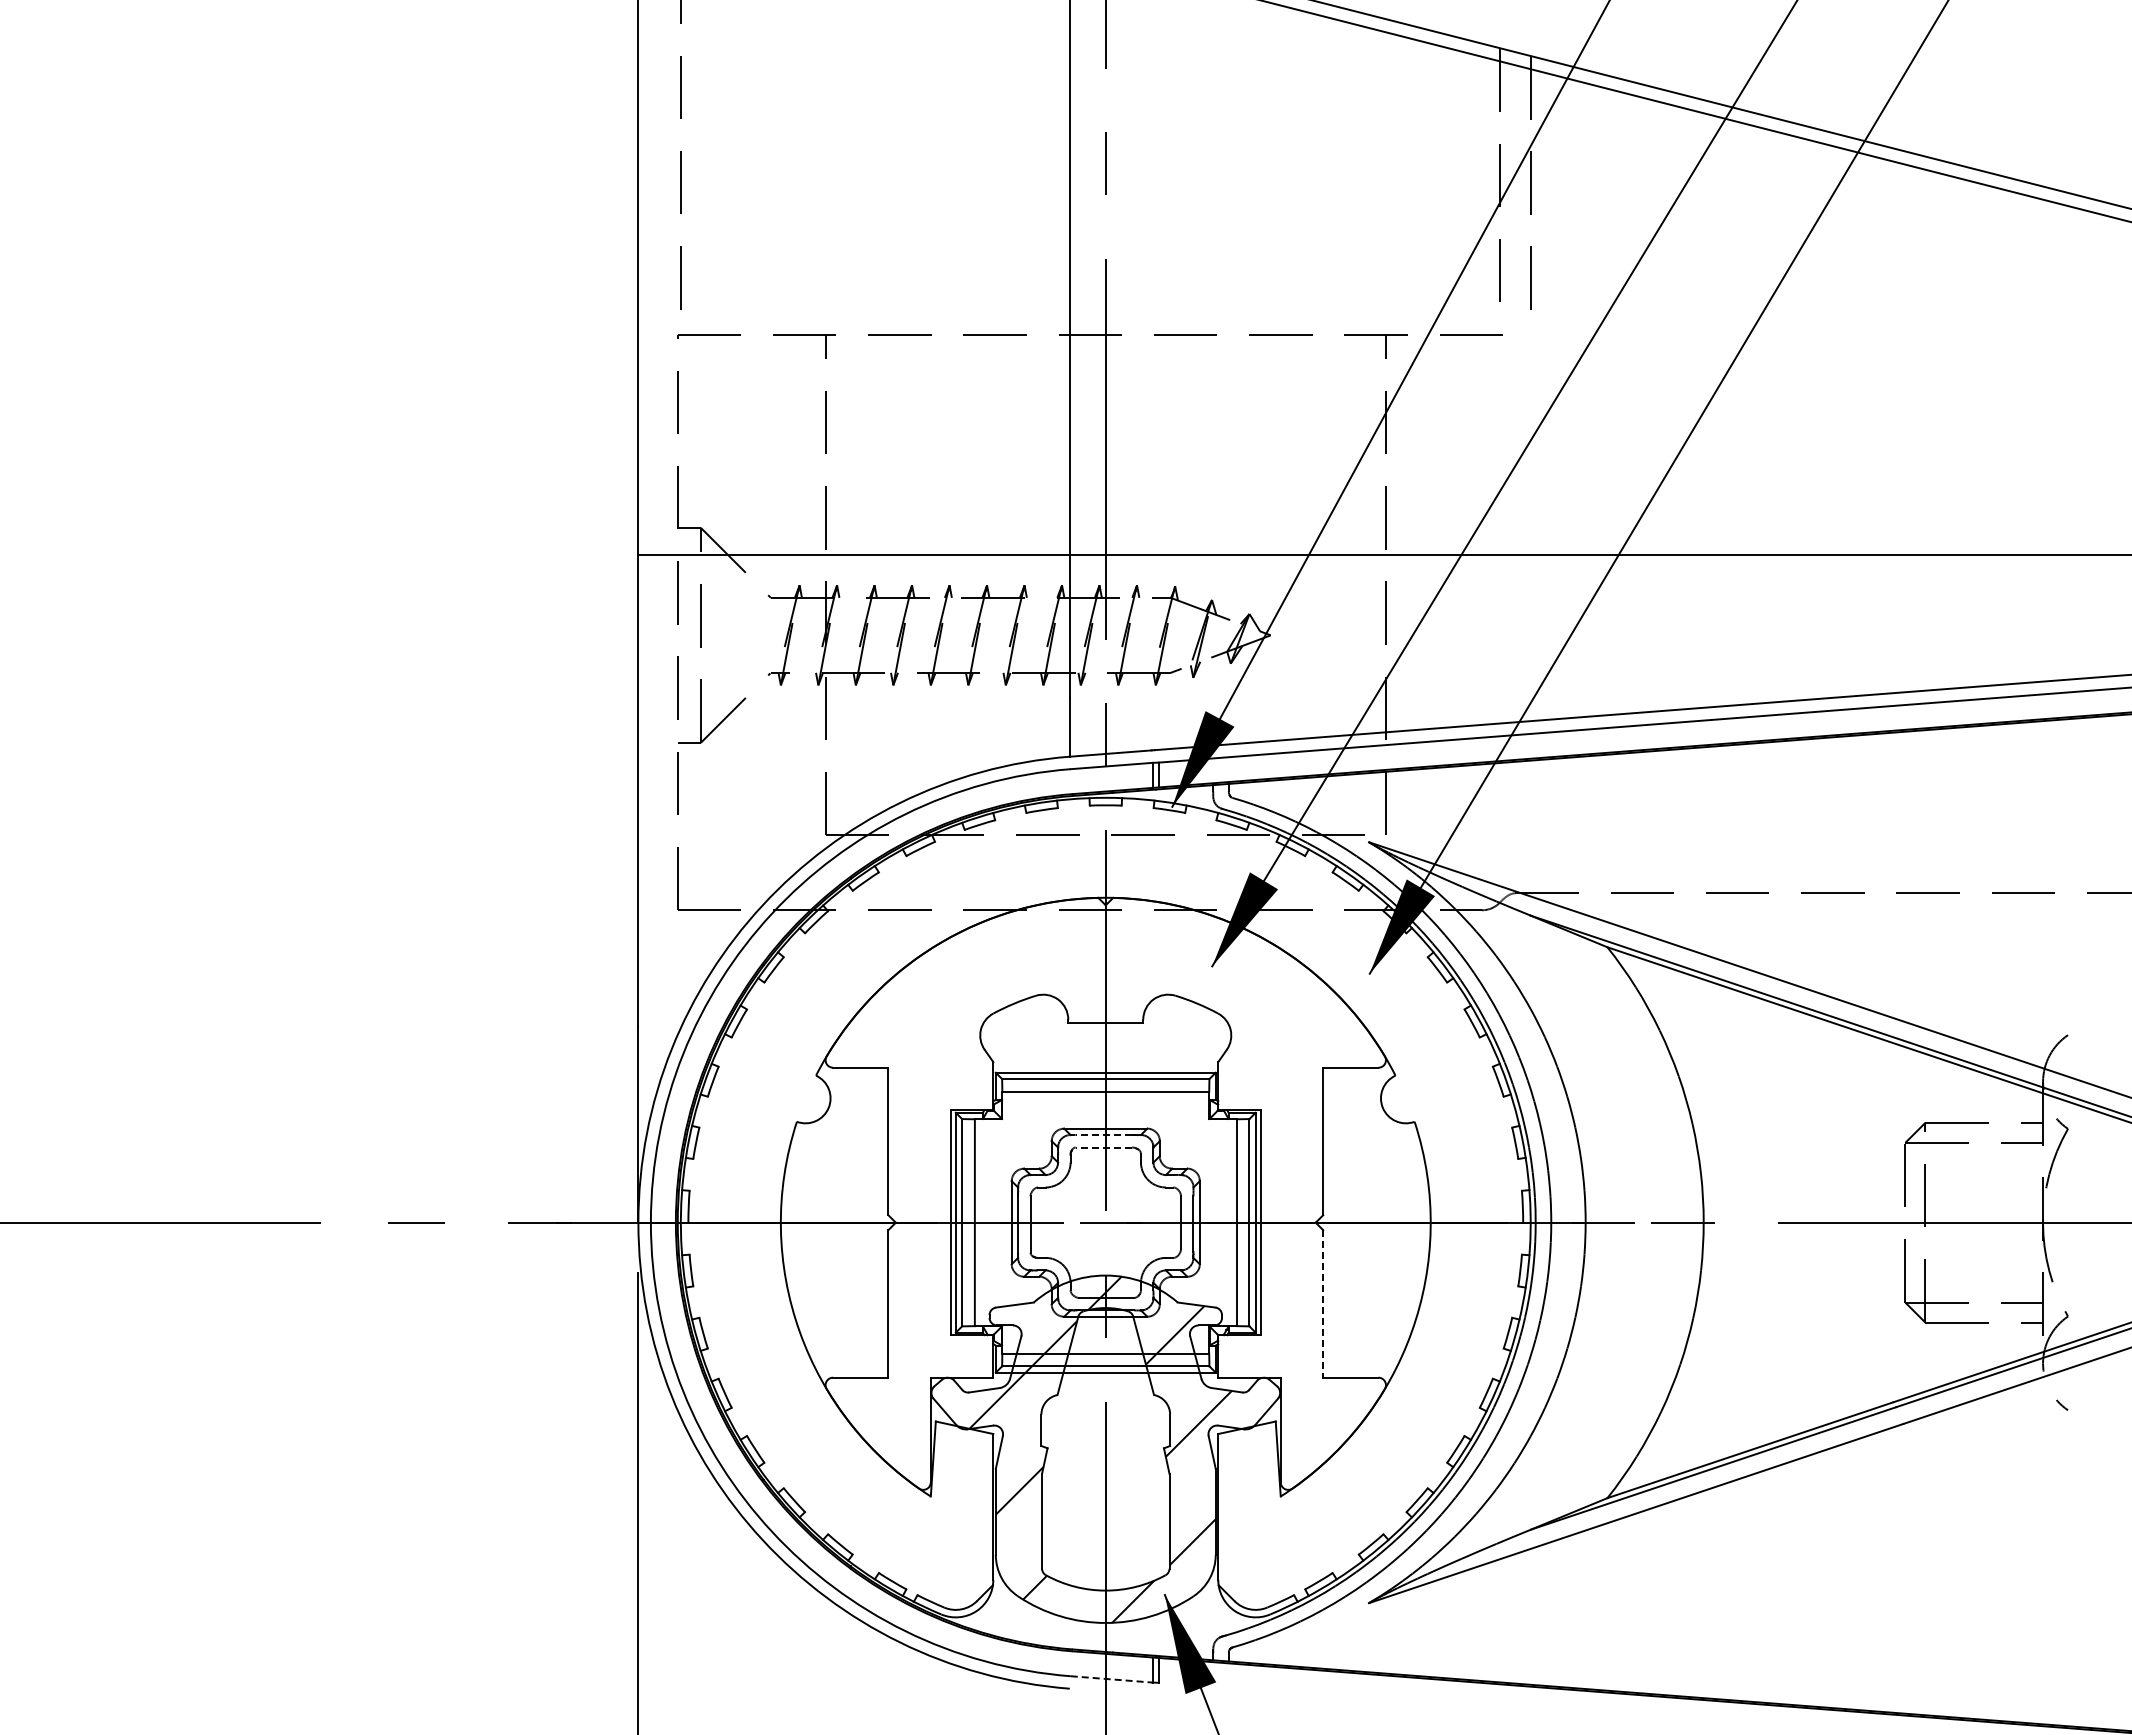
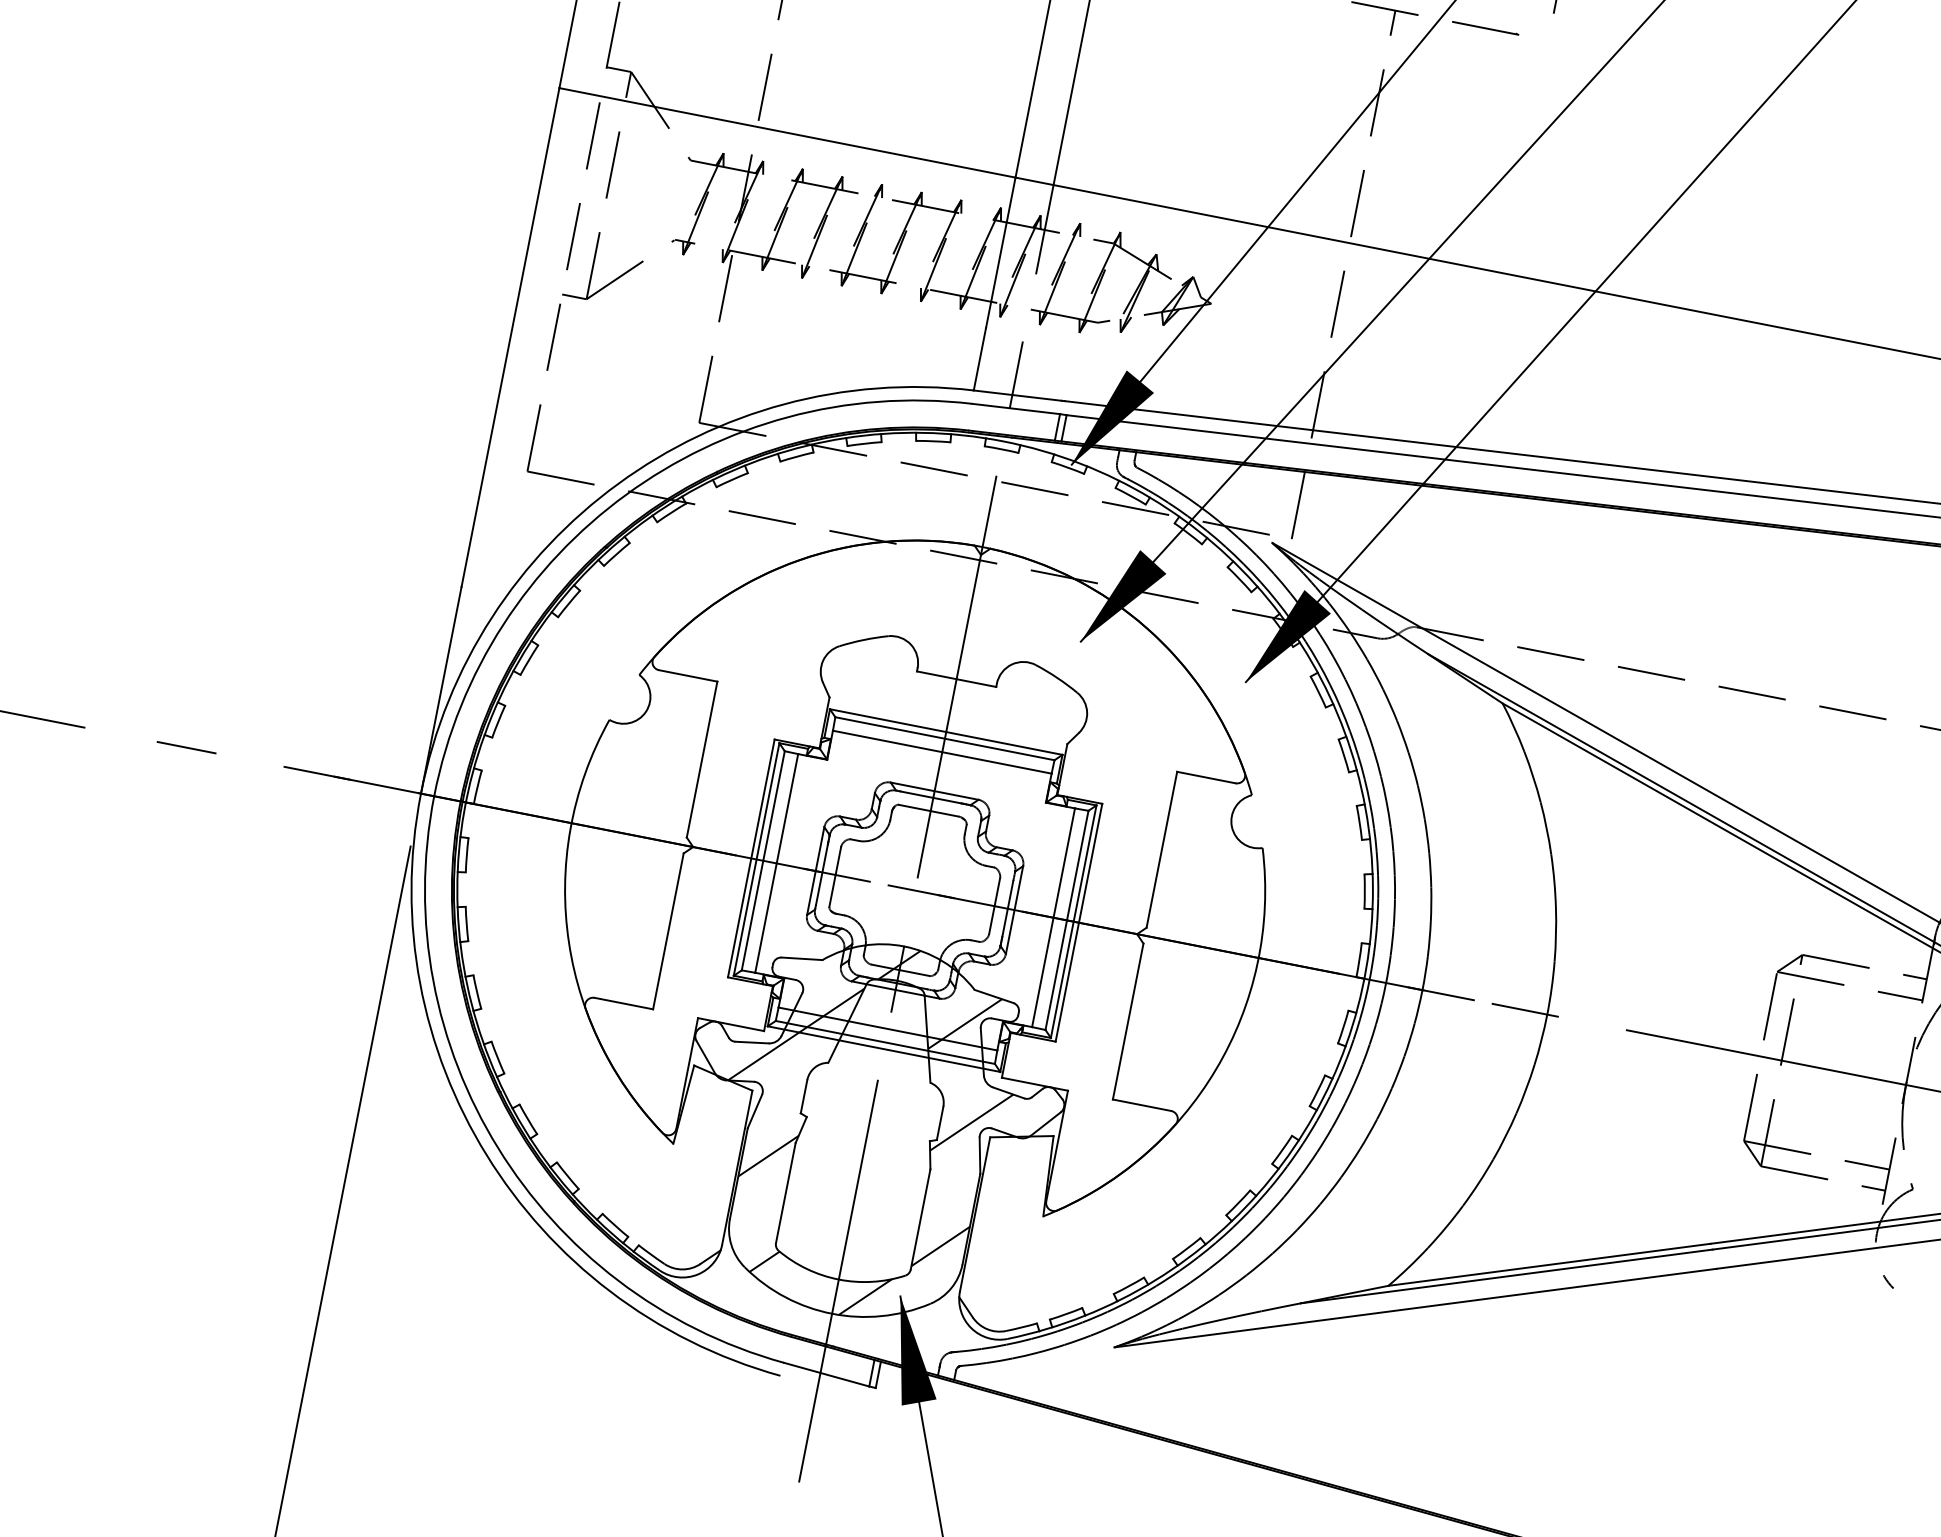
line: (1103, 1135) -> (930, 797), dashed -> solid
line: (1103, 1147) -> (928, 810), dashed -> solid
line: (1323, 1303) -> (1128, 1021), dashed -> solid
line: (1112, 1679) -> (827, 1374), dashed -> solid

